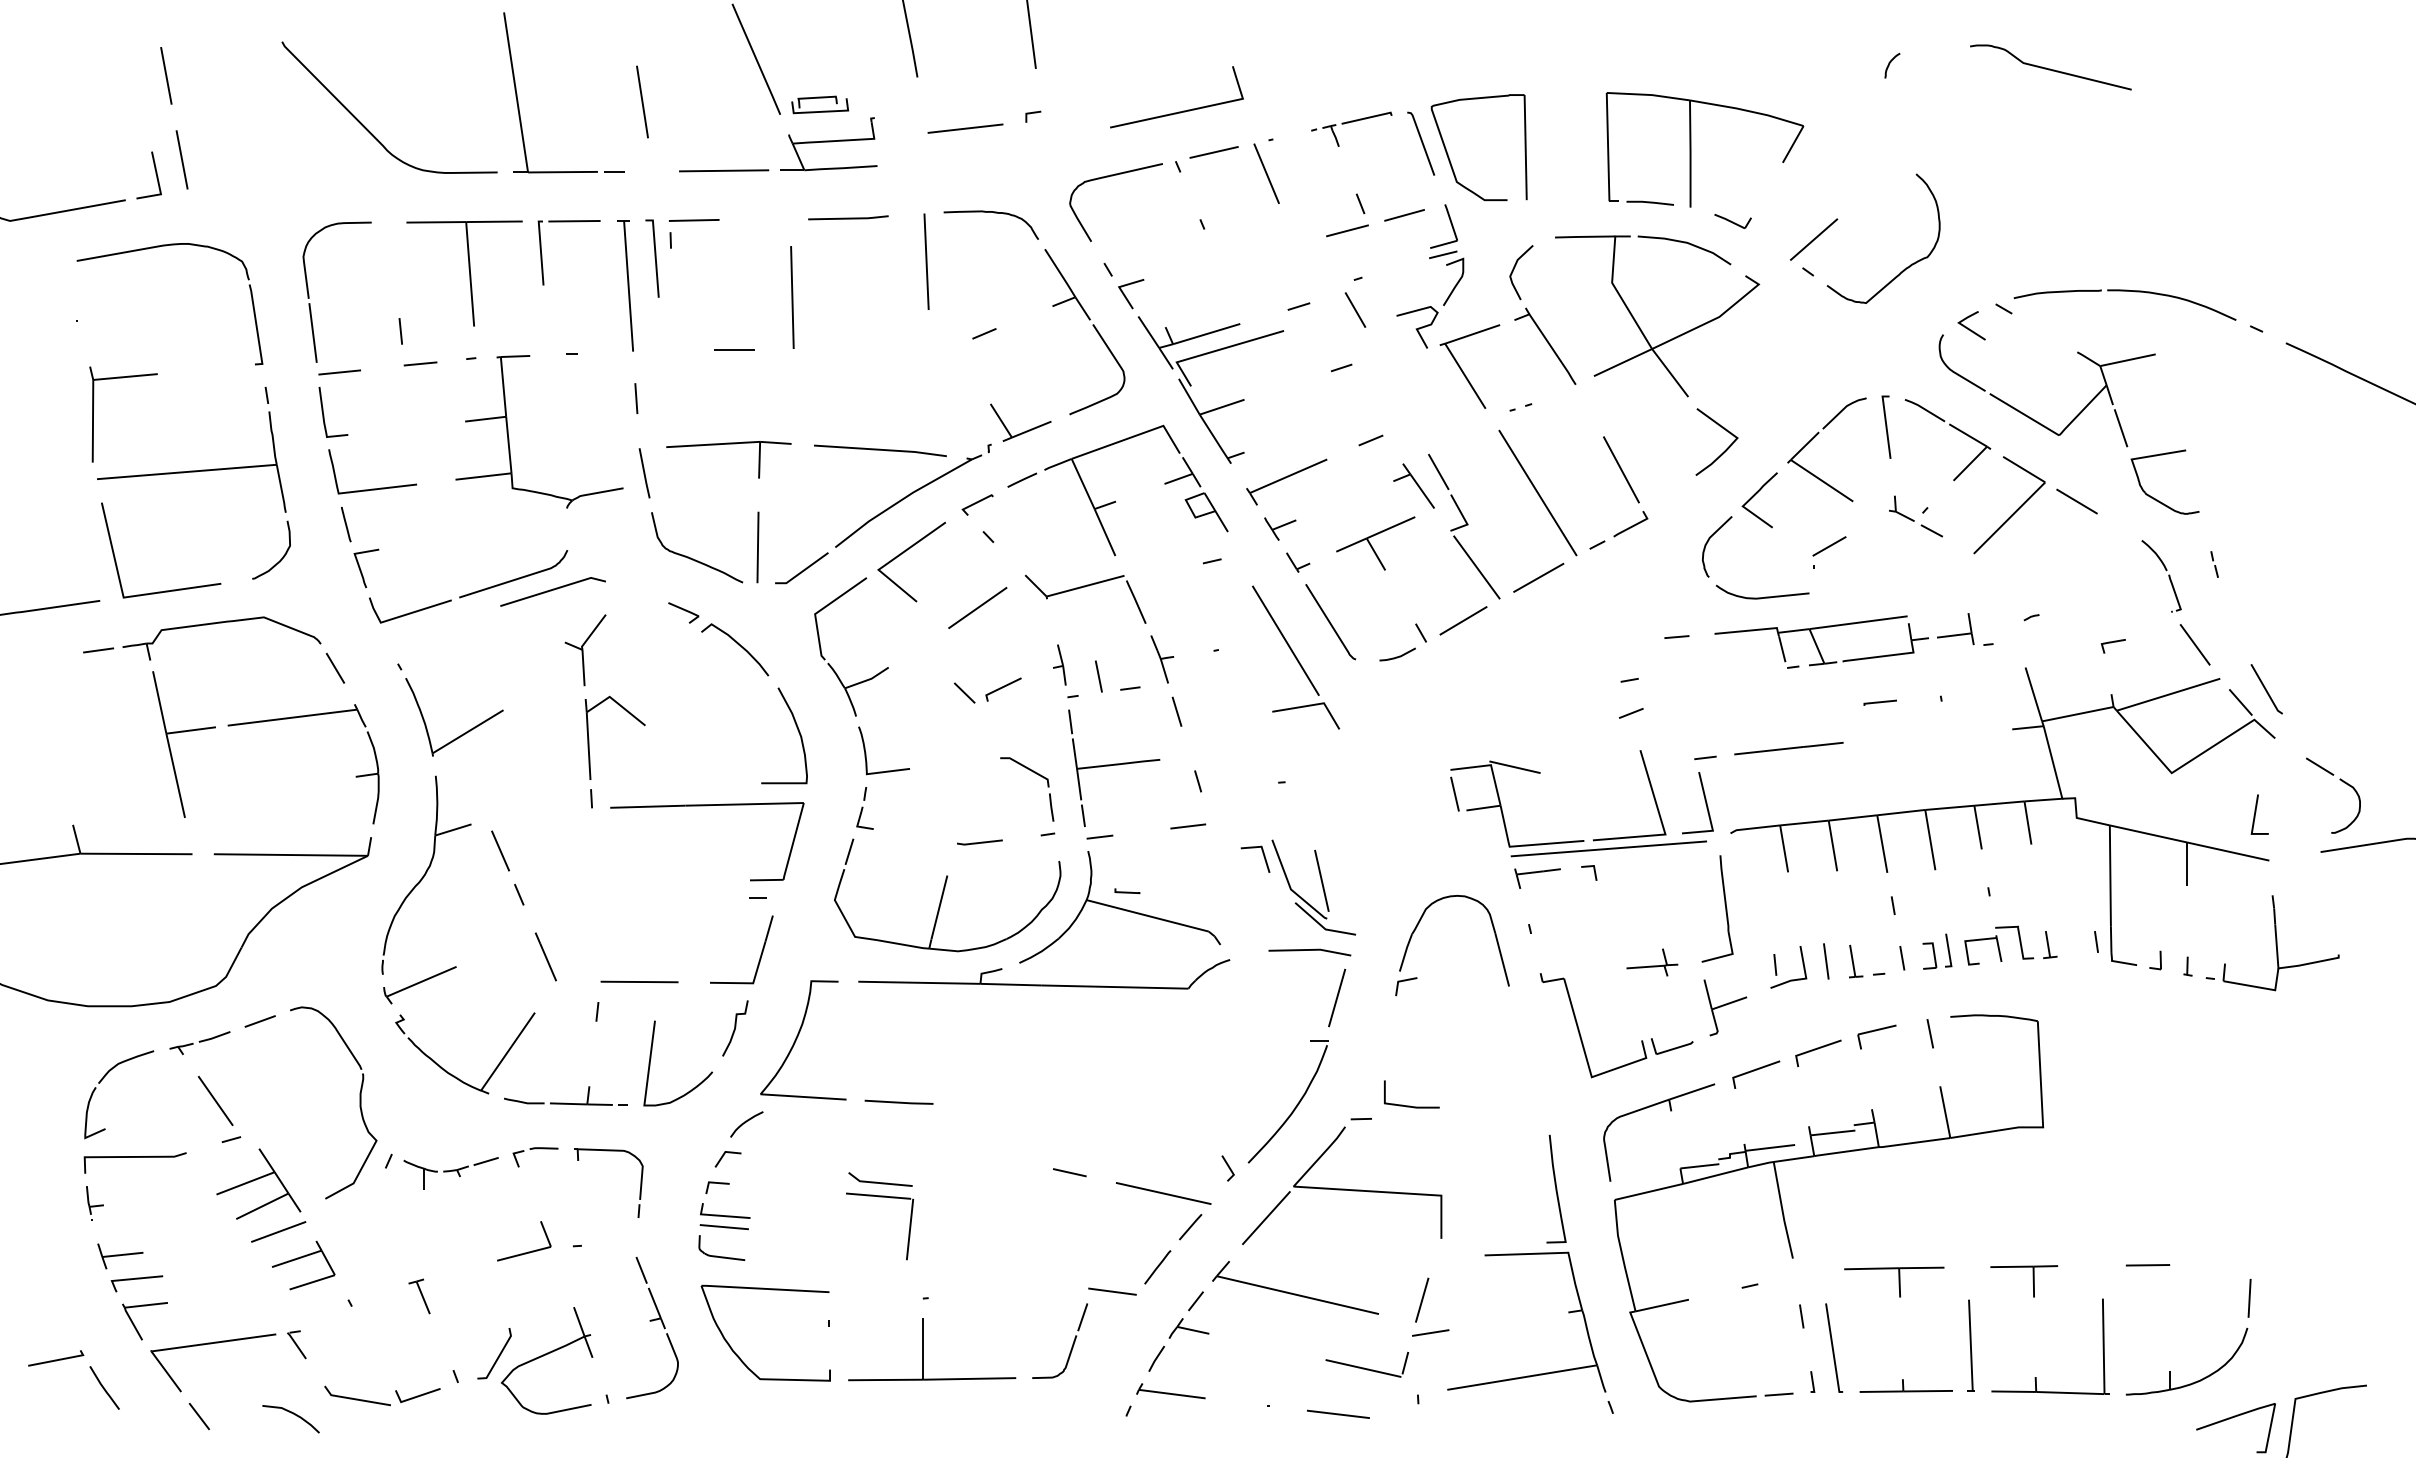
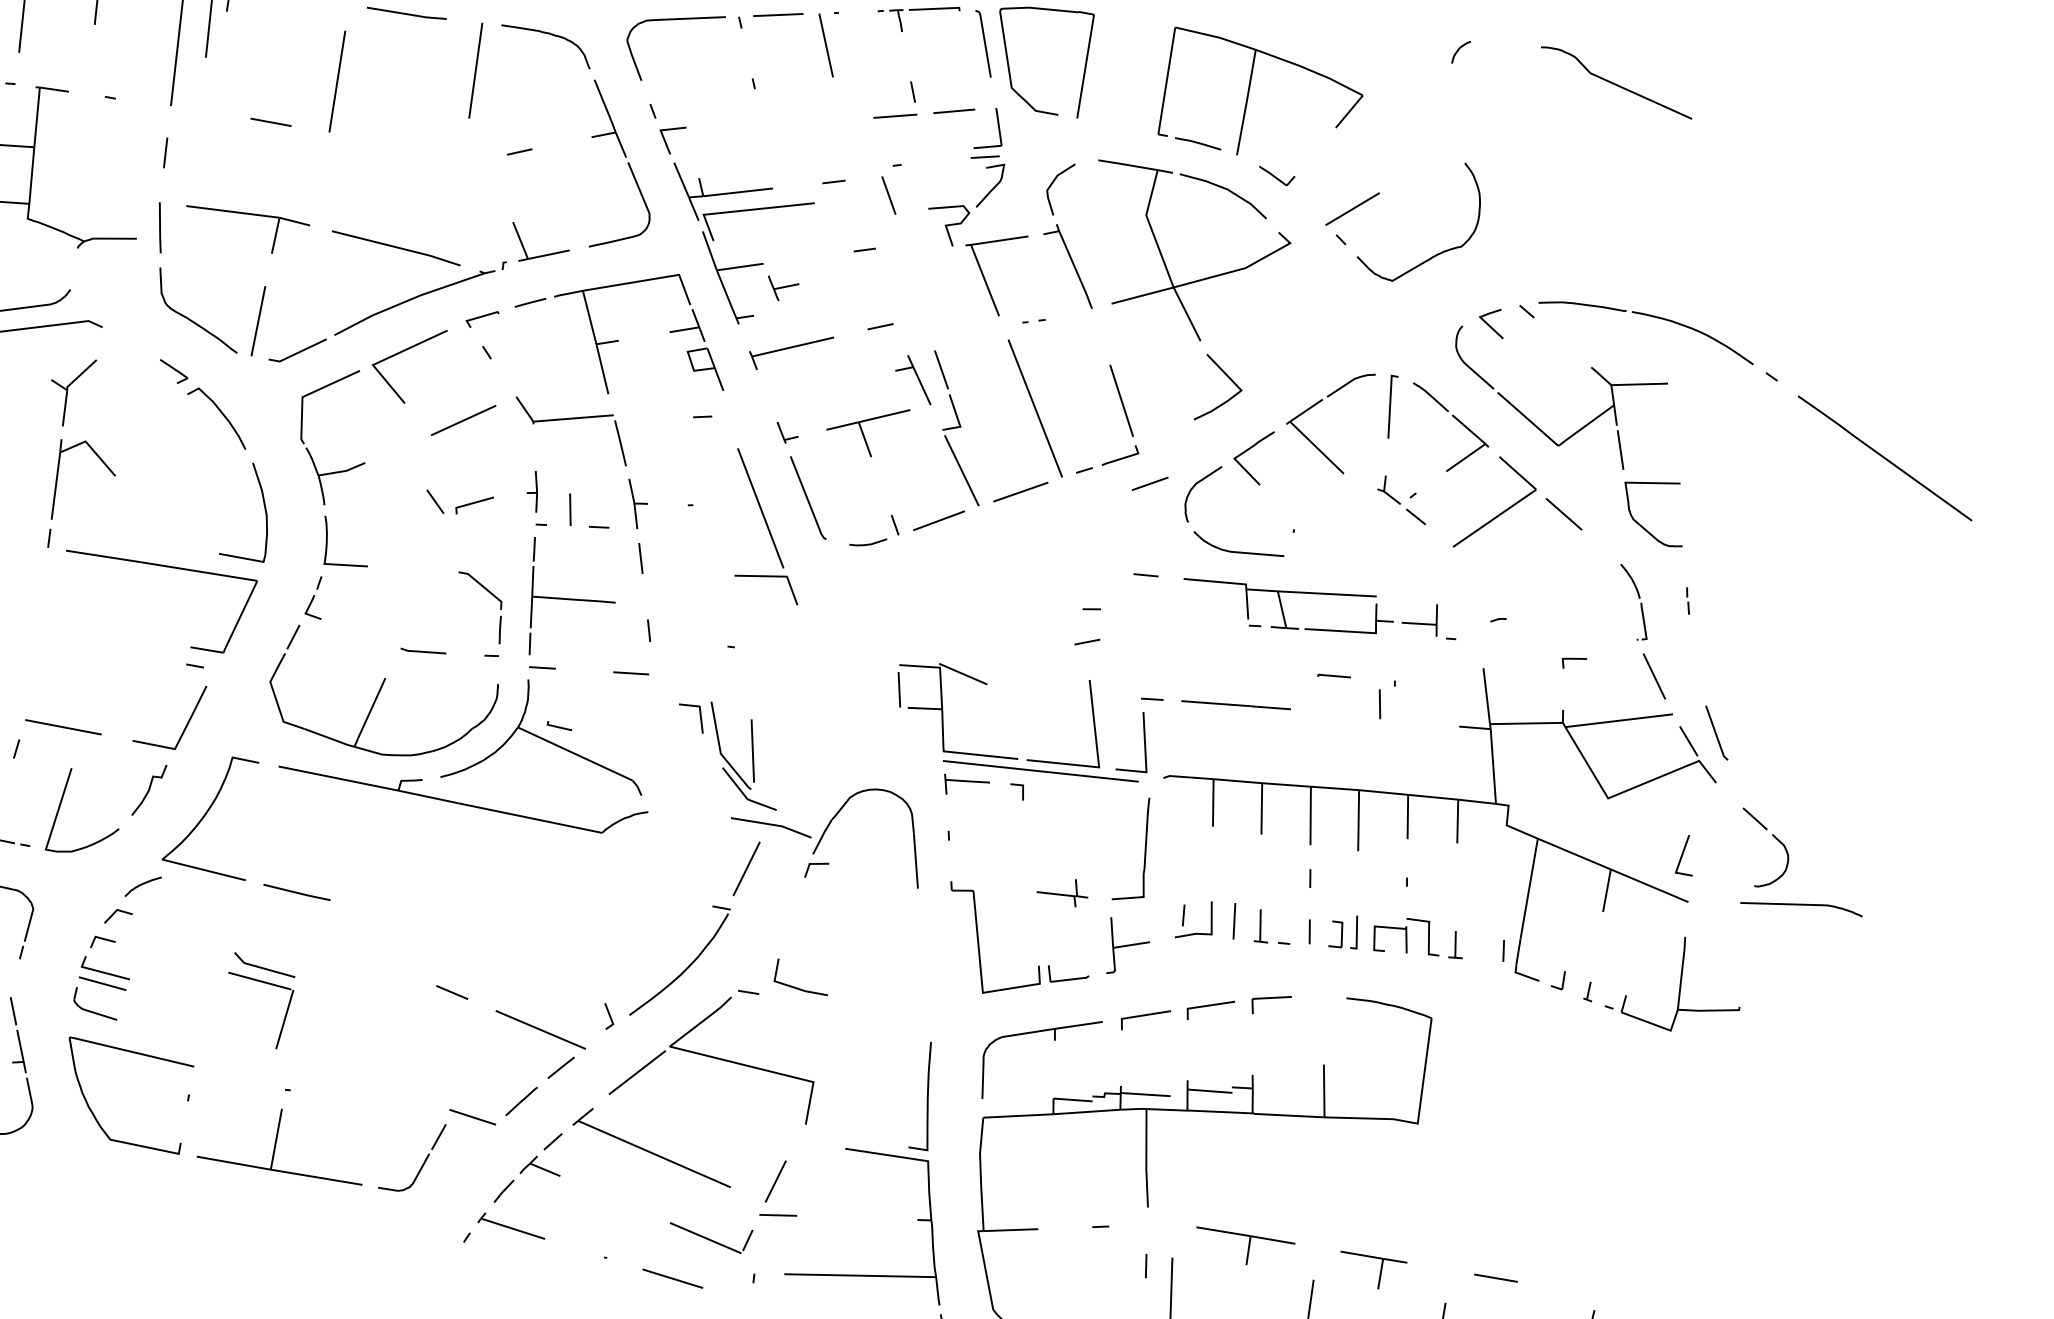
part: (1280, 528) -> (782, 289), moved
line: (1829, 546) -> (1150, 483), moved
line: (1309, 950) -> (771, 825), moved
line: (1929, 1033) -> (1379, 703), moved

